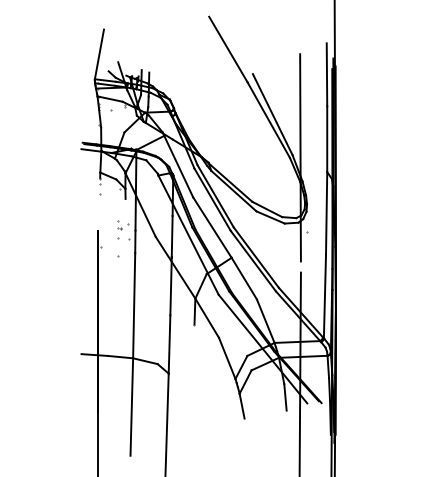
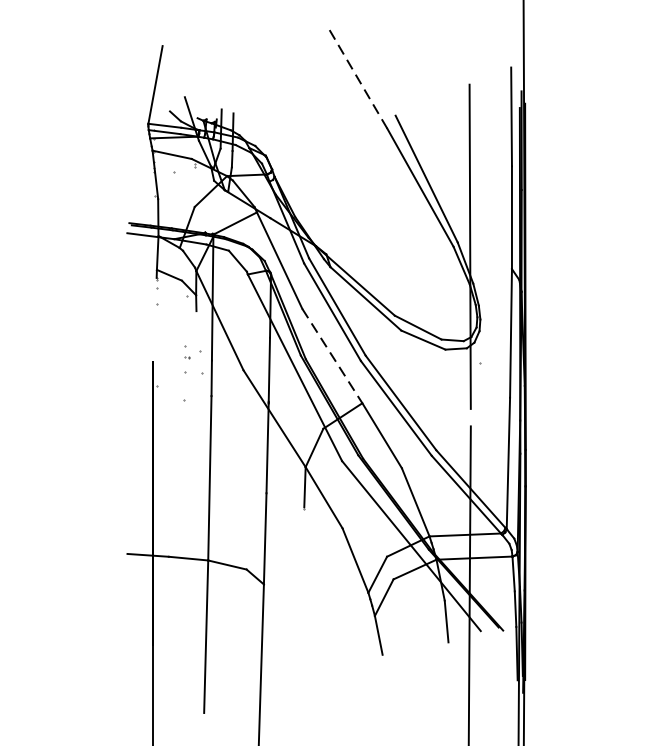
line: (228, 49) -> (357, 77), solid -> dashed
line: (212, 227) -> (332, 355), solid -> dashed

